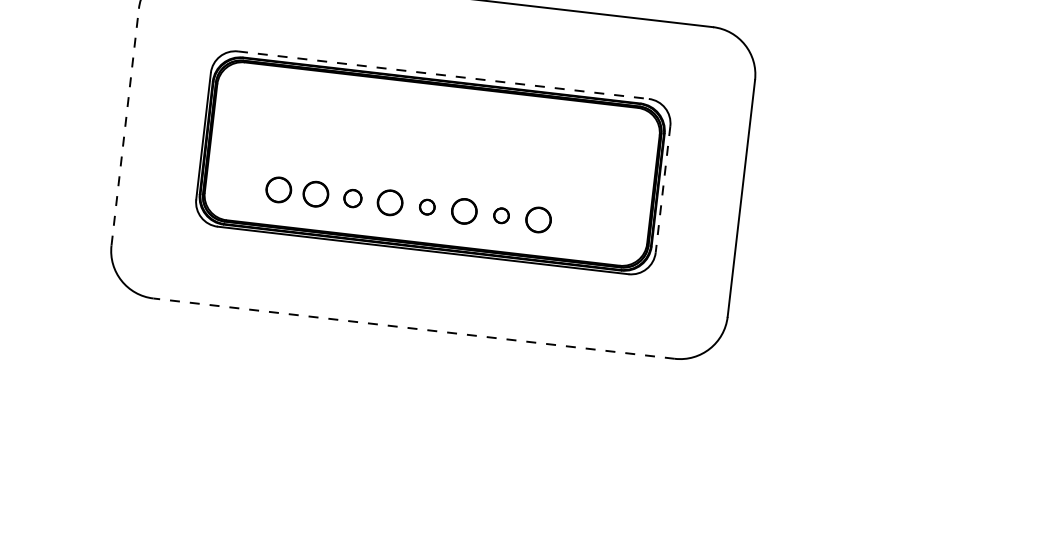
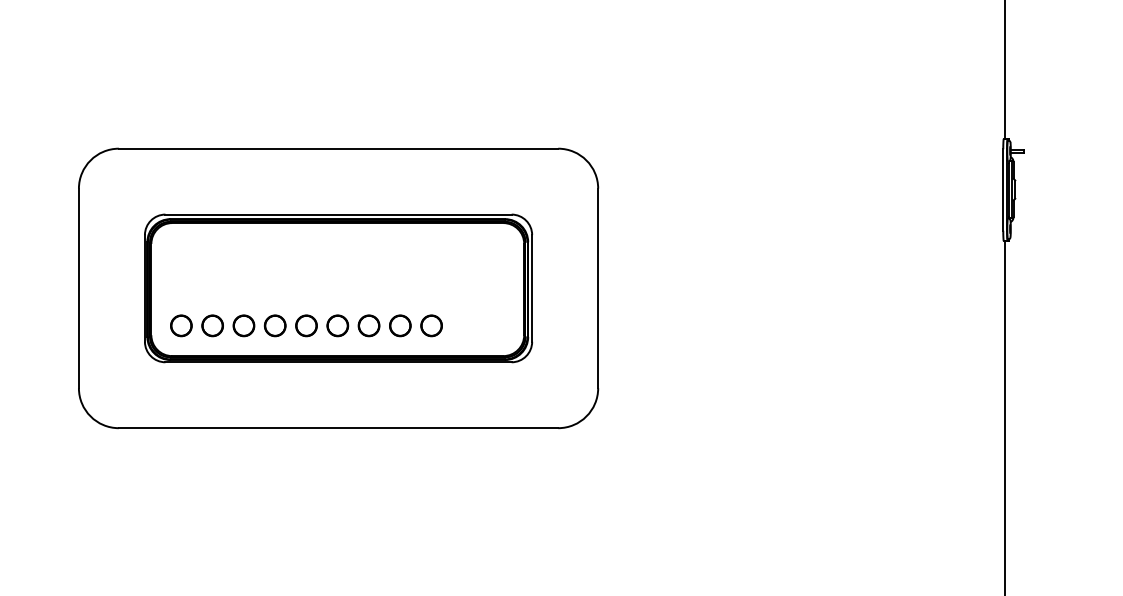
line: (444, 75) -> (339, 214), dashed -> solid
line: (124, 127) -> (78, 288), dashed -> solid
part: (241, 185) -> (181, 325), added
line: (663, 189) -> (532, 288), dashed -> solid
part: (352, 198) -> (274, 325), size x1.43
part: (426, 206) -> (337, 325), size x1.67
part: (501, 215) -> (400, 325), size x1.67
line: (413, 329) -> (338, 428), dashed -> solid

